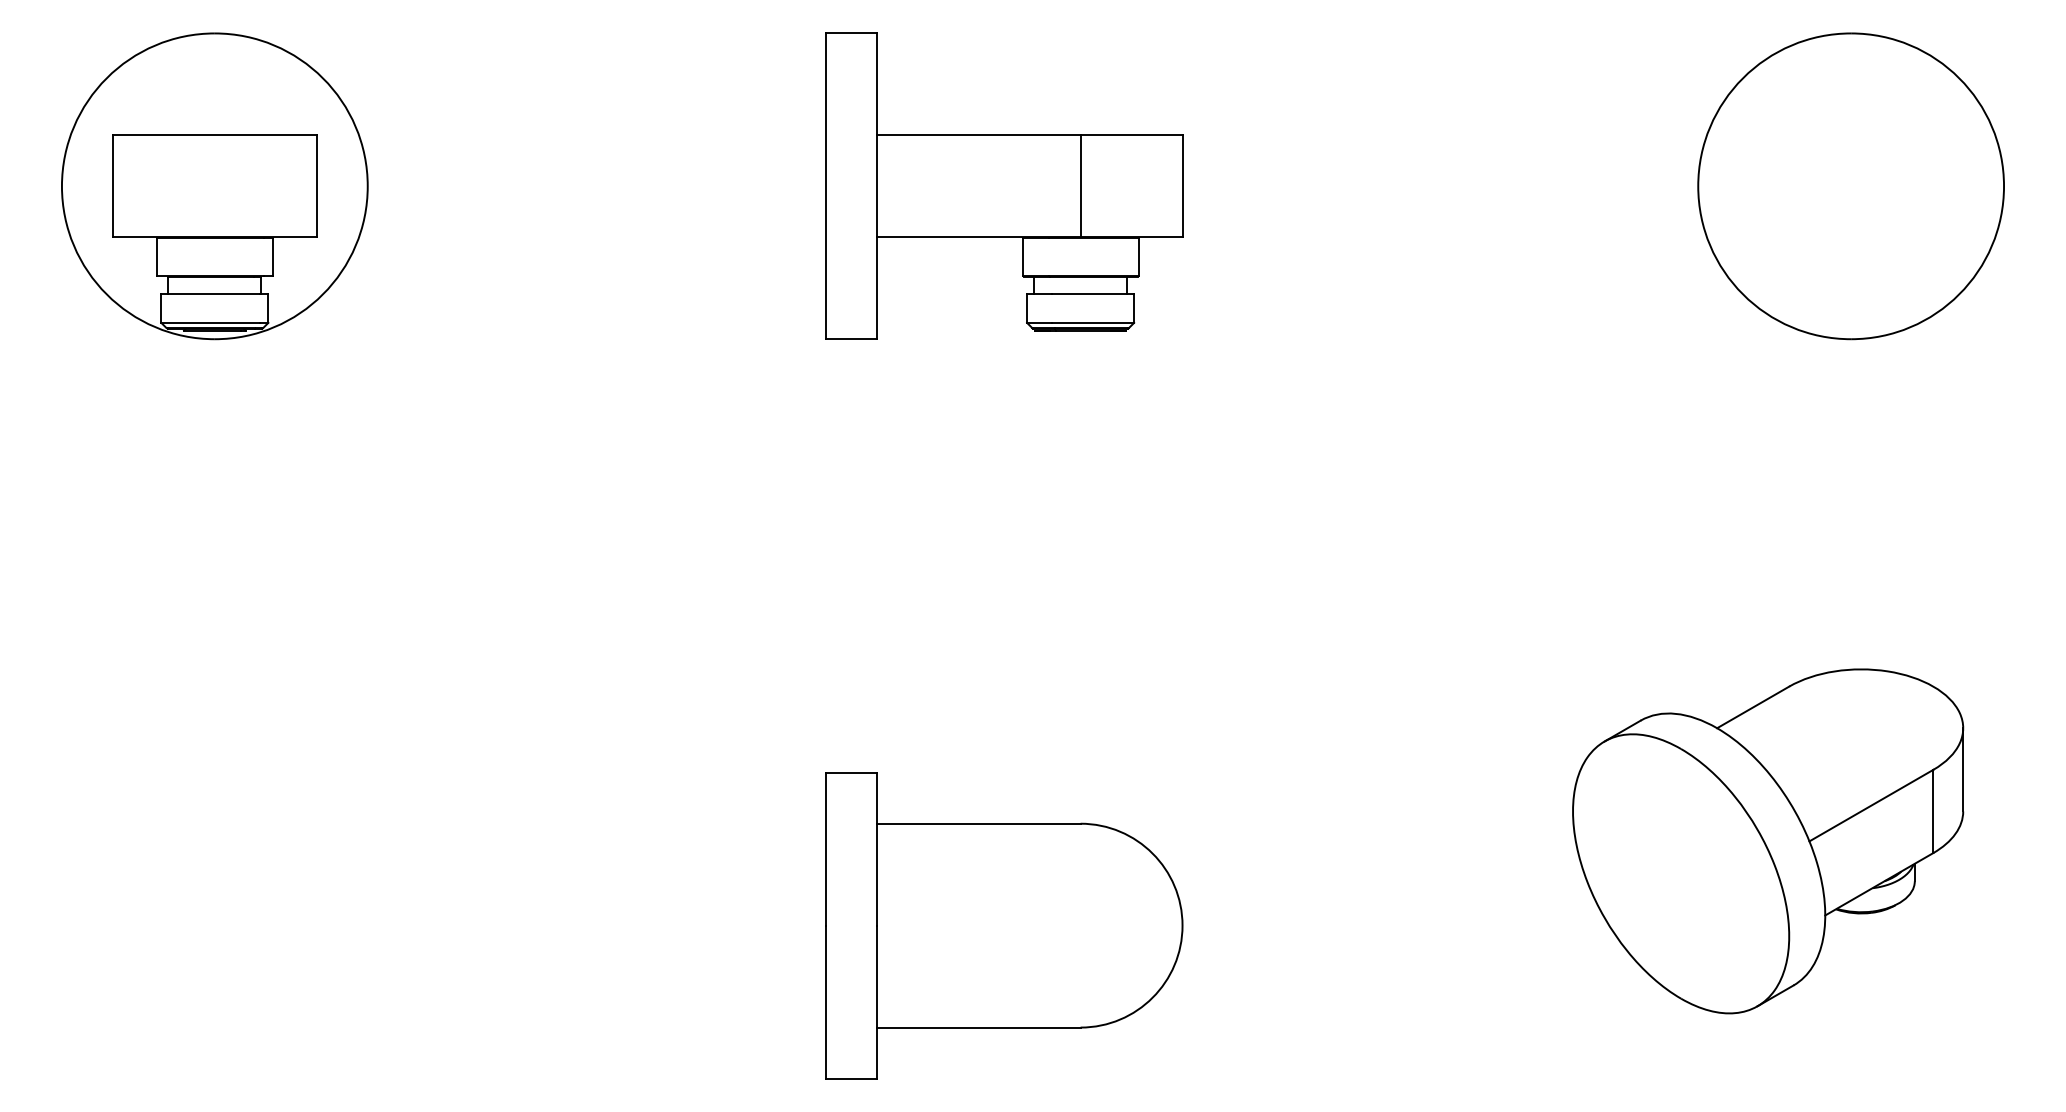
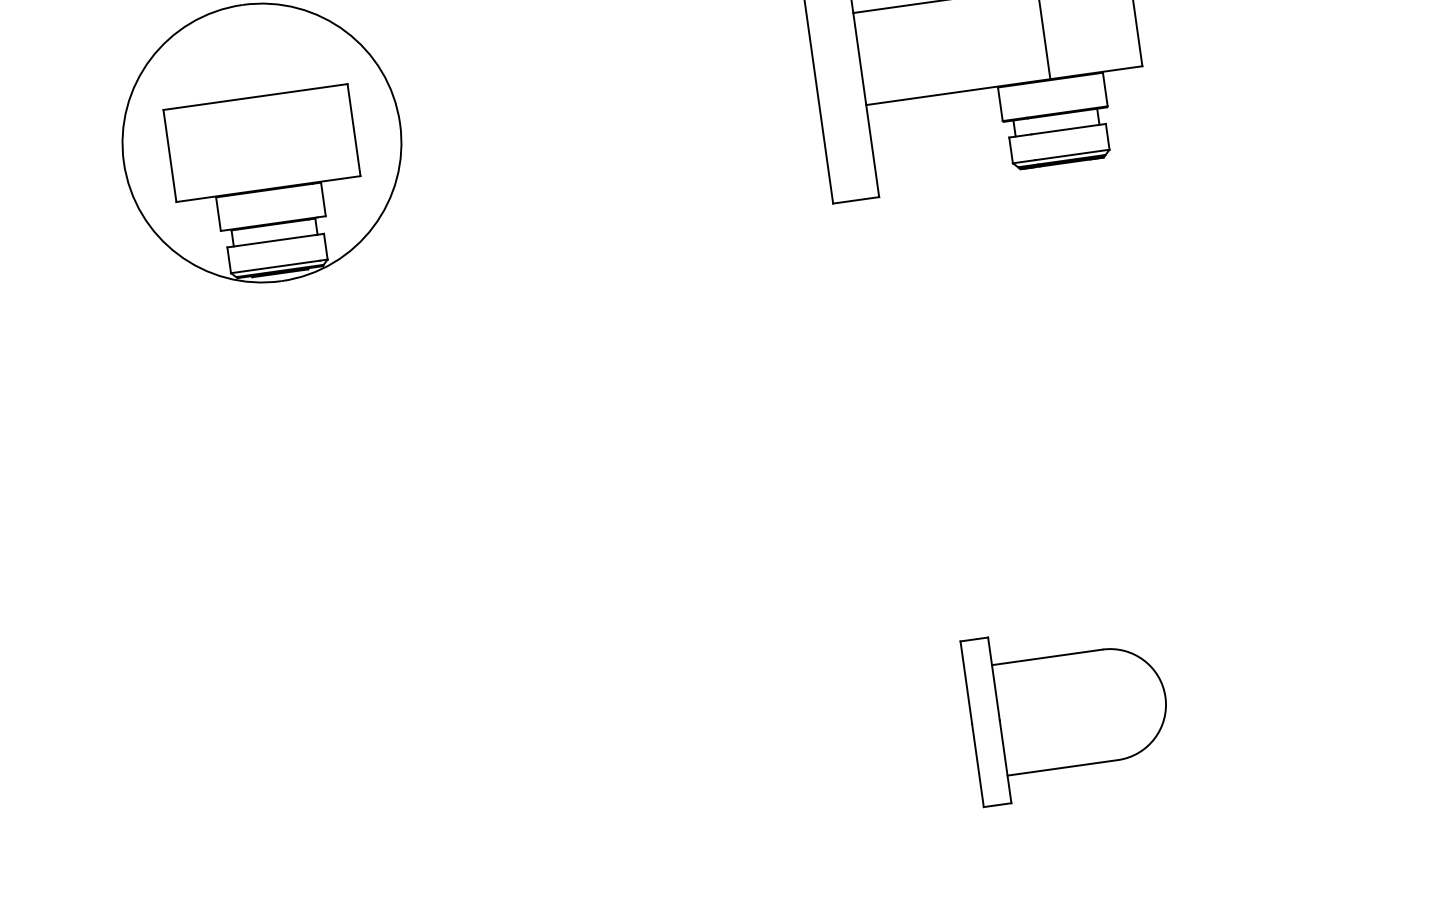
part: (1004, 925) -> (1068, 710), size x0.6

